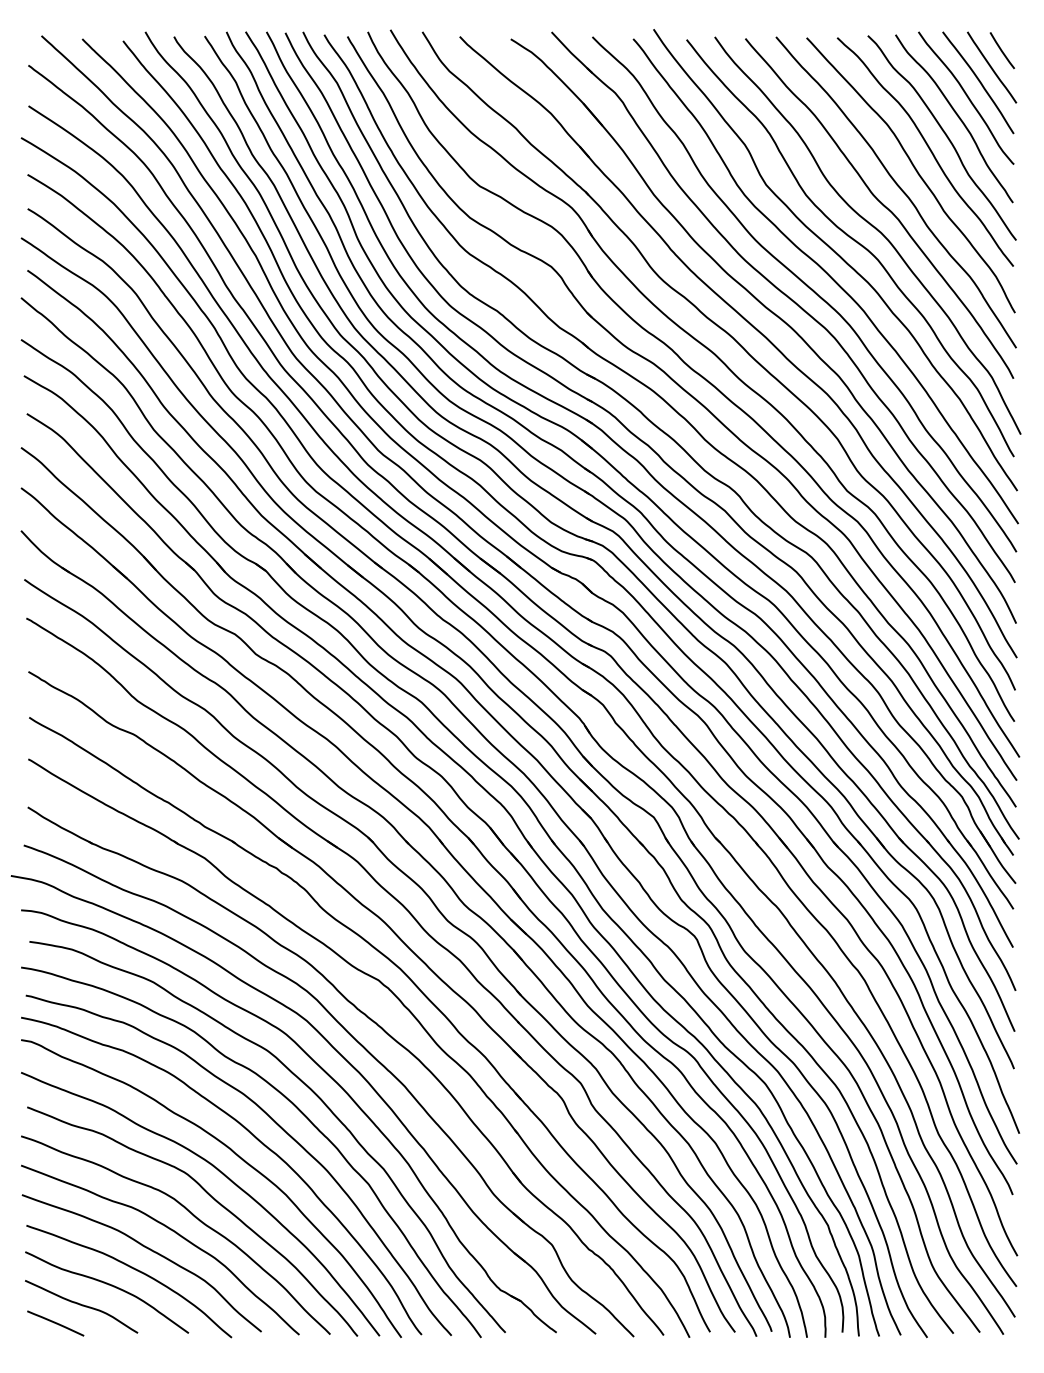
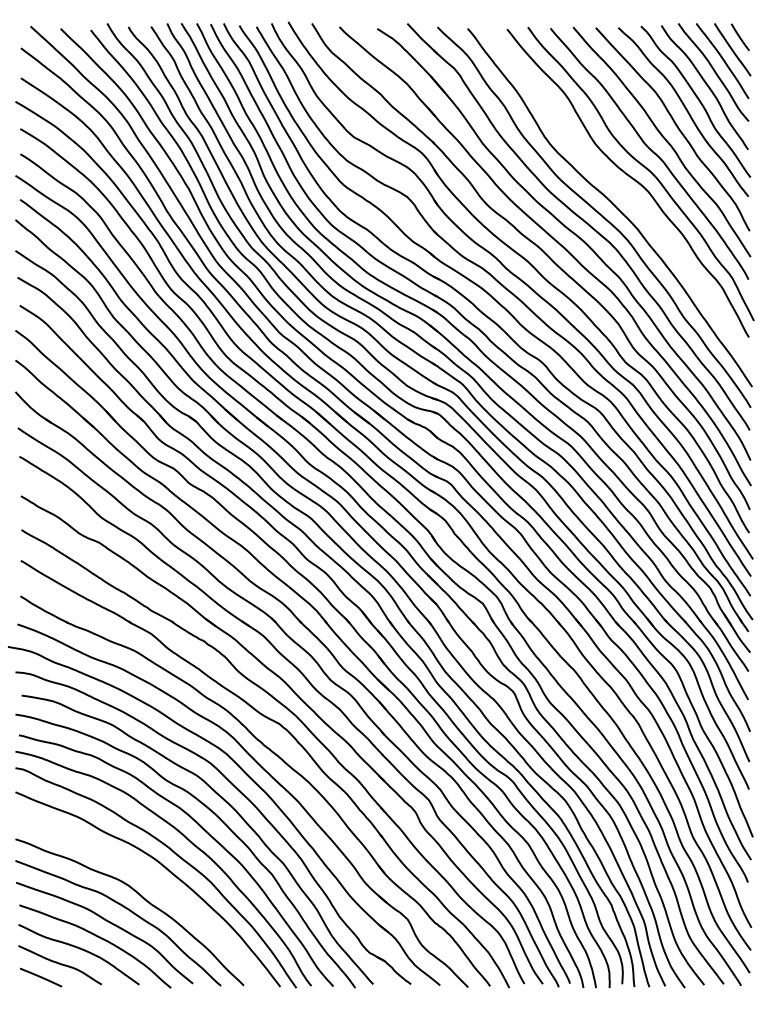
curve: (838, 256) -> (619, 189), removed
curve: (213, 1199) -> (157, 885), removed

